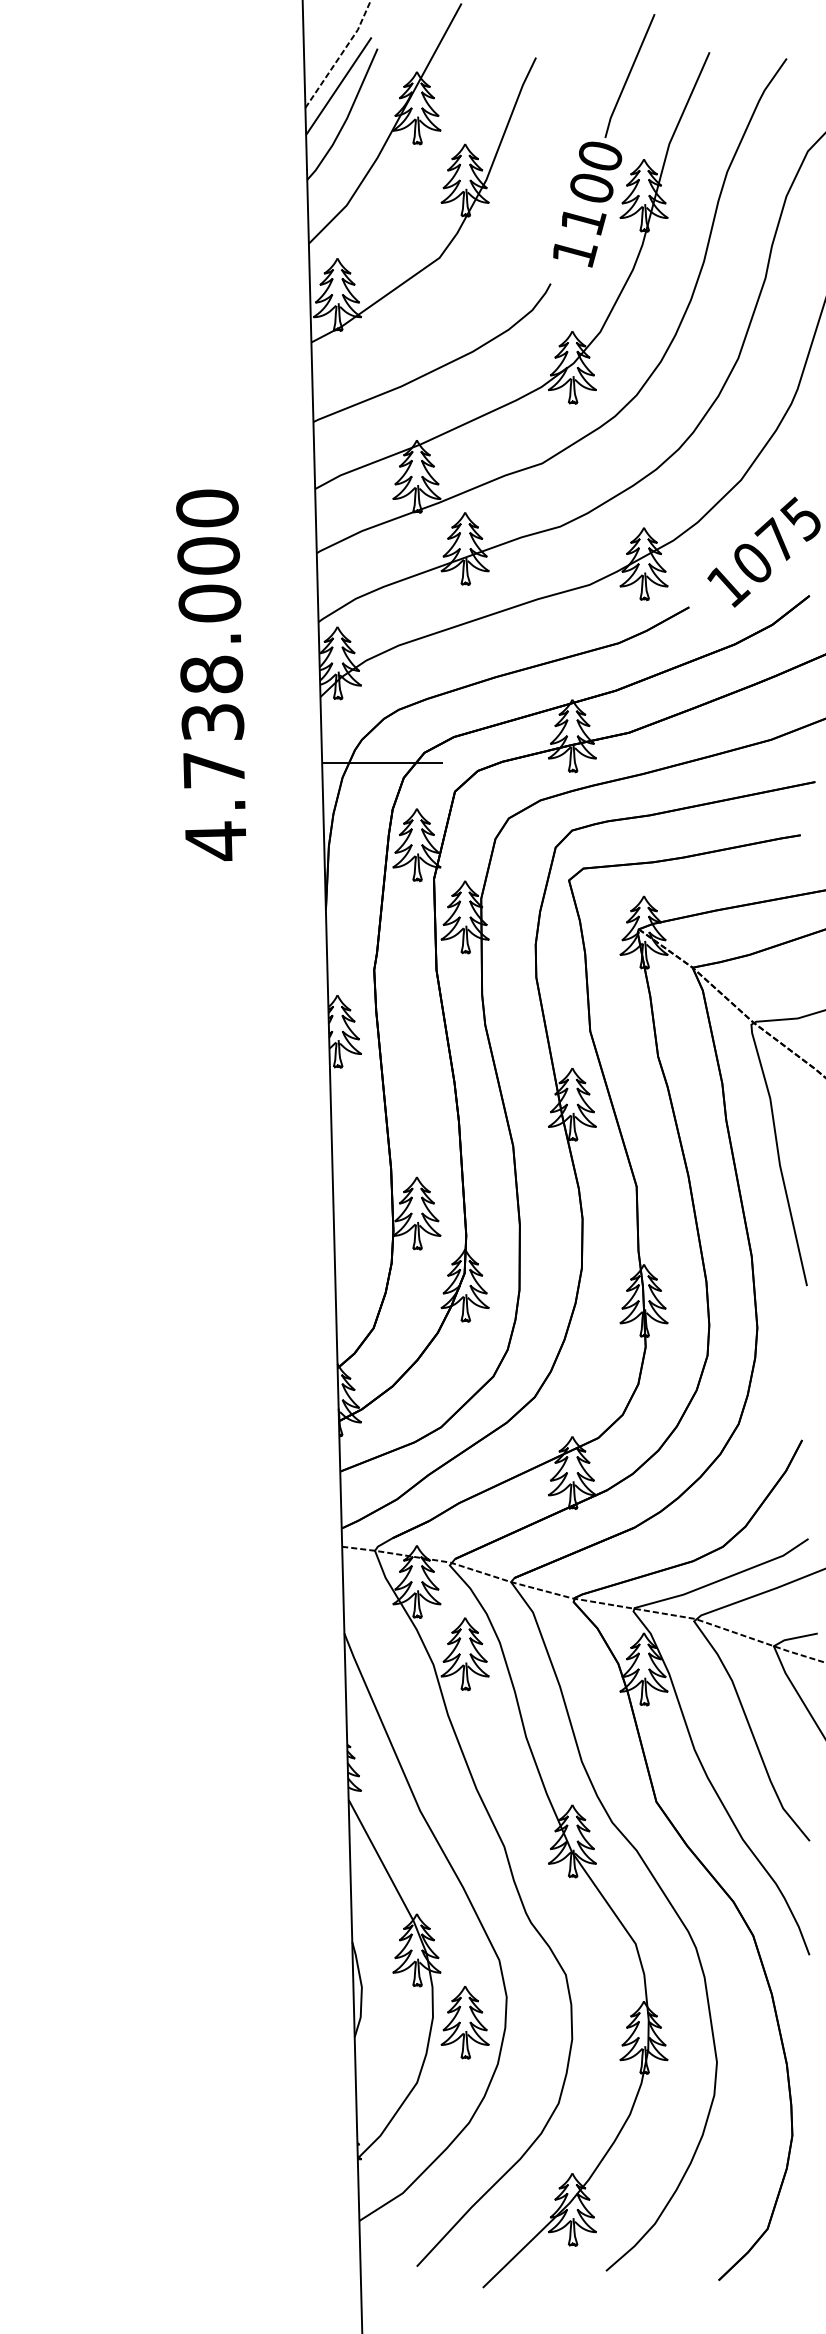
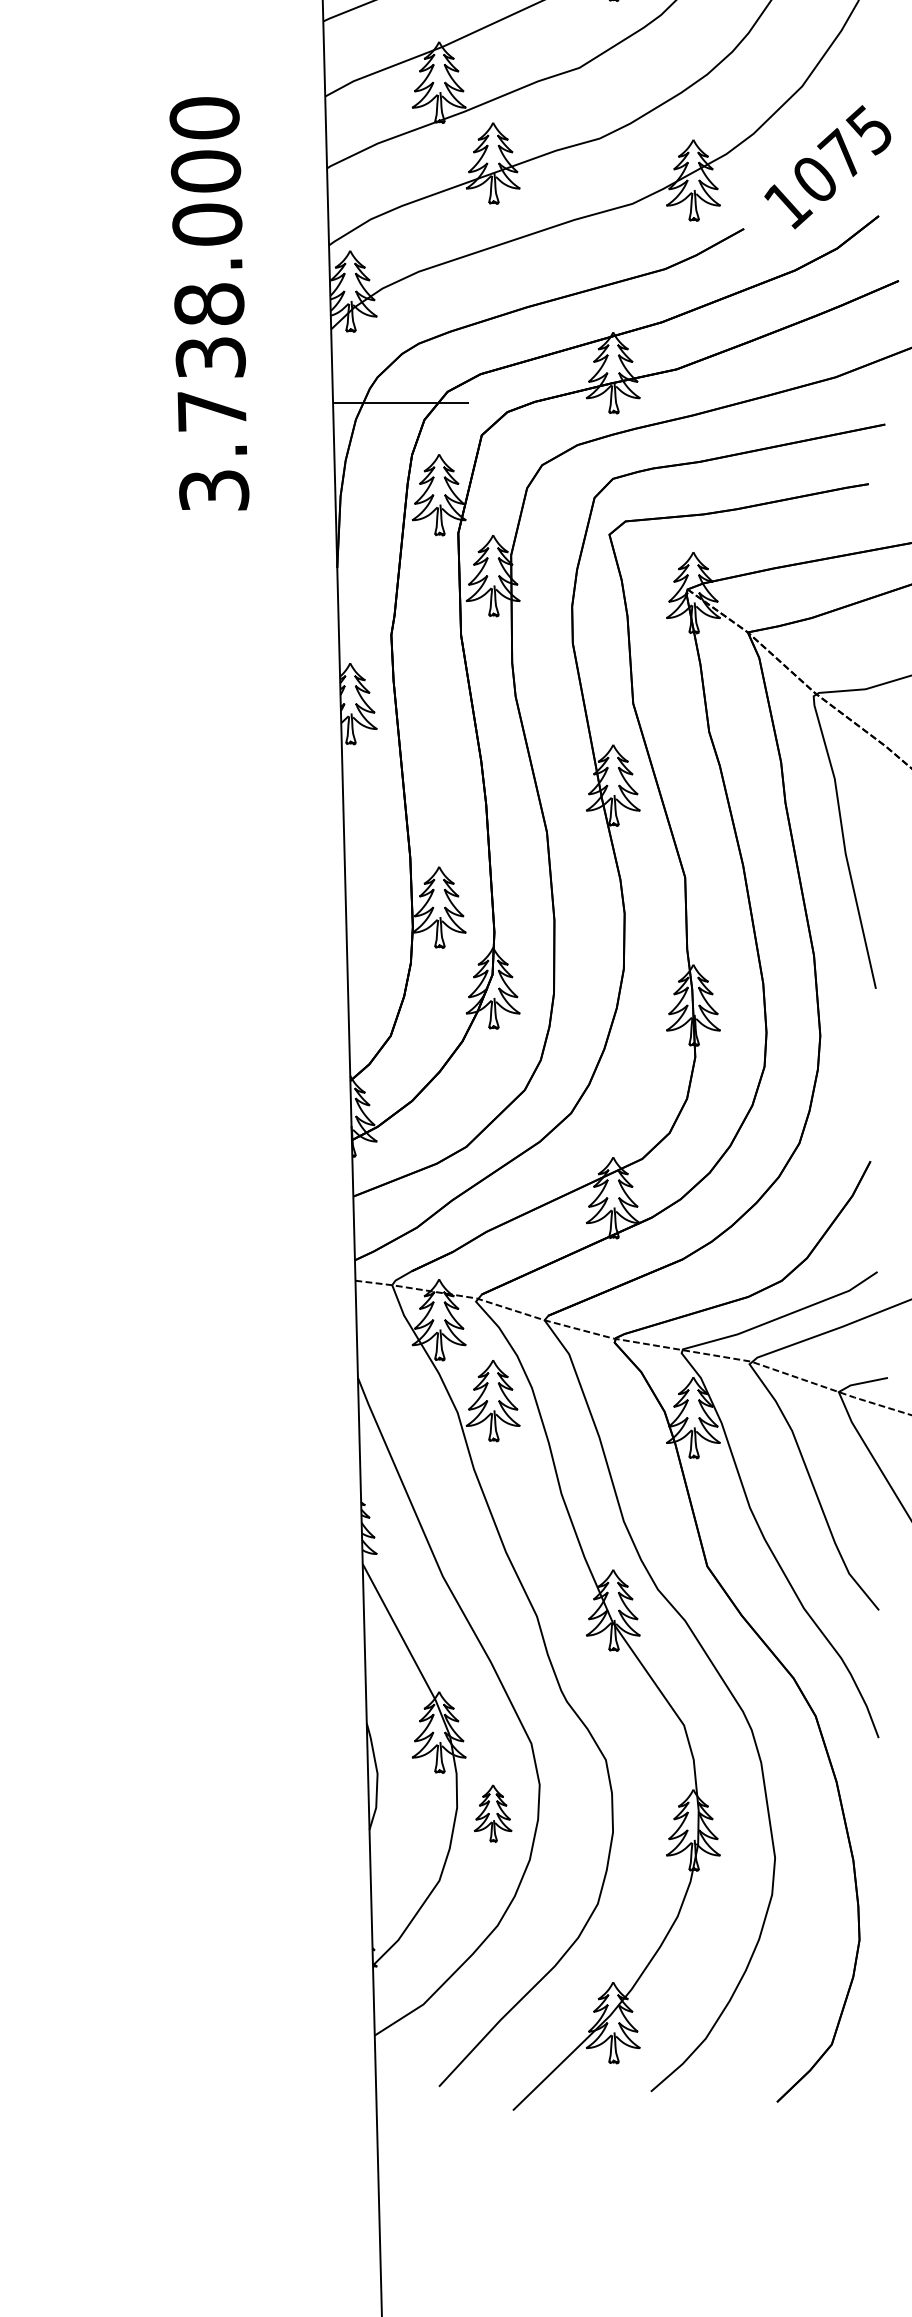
text: (215, 841) -> (213, 491), 4.738.000 -> 3.738.000
part: (464, 2022) -> (492, 1813), size x0.7

